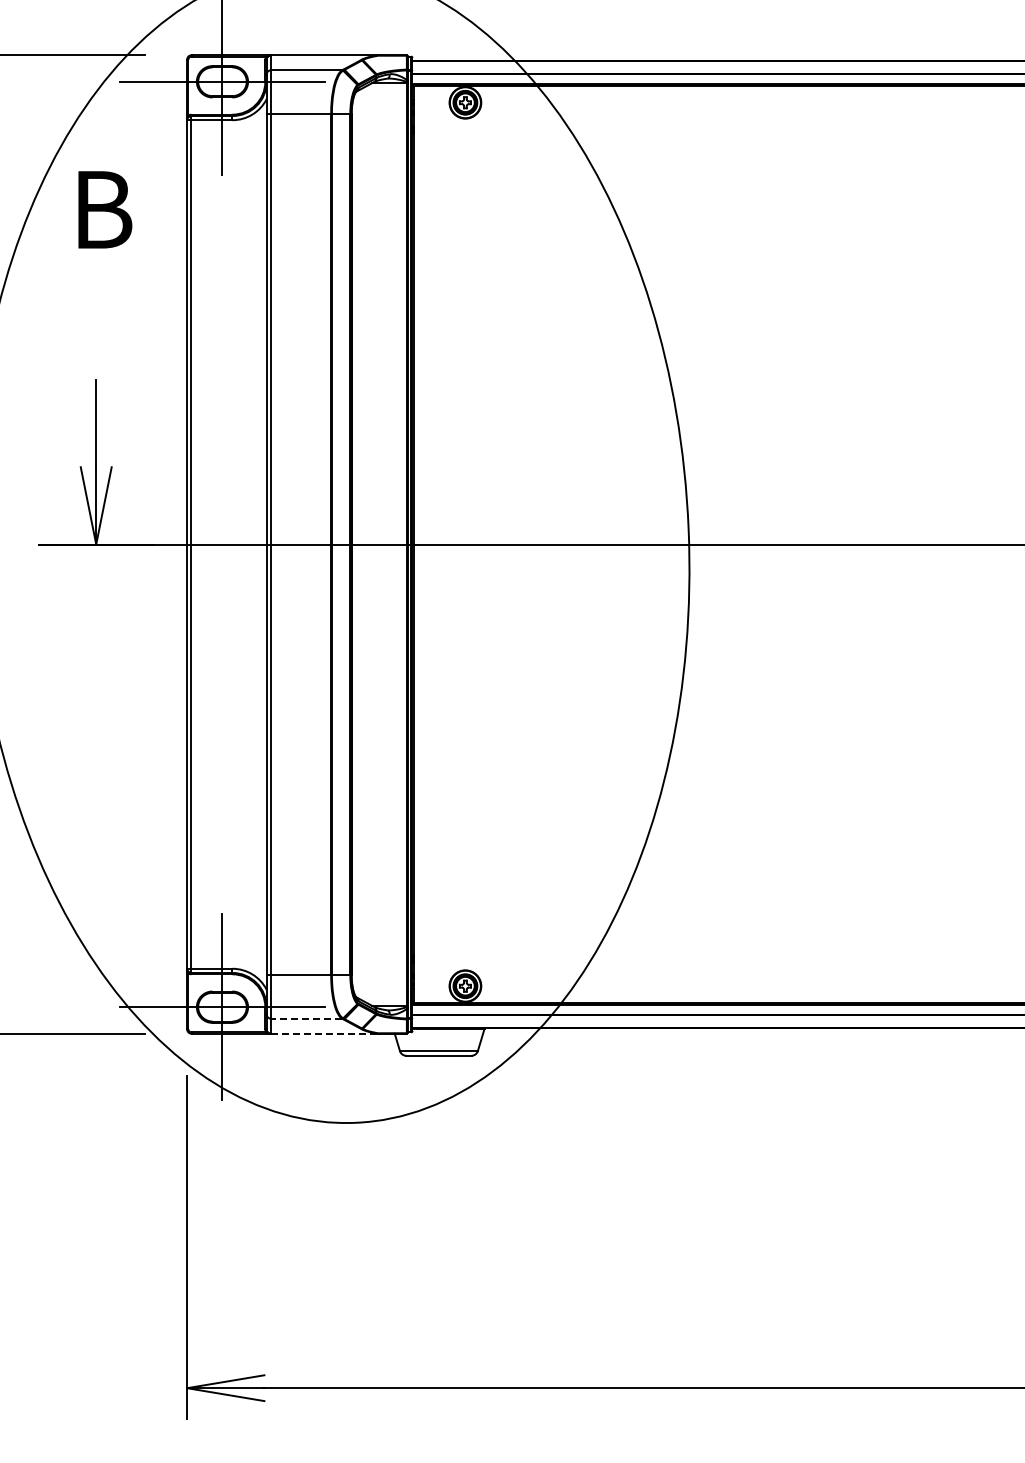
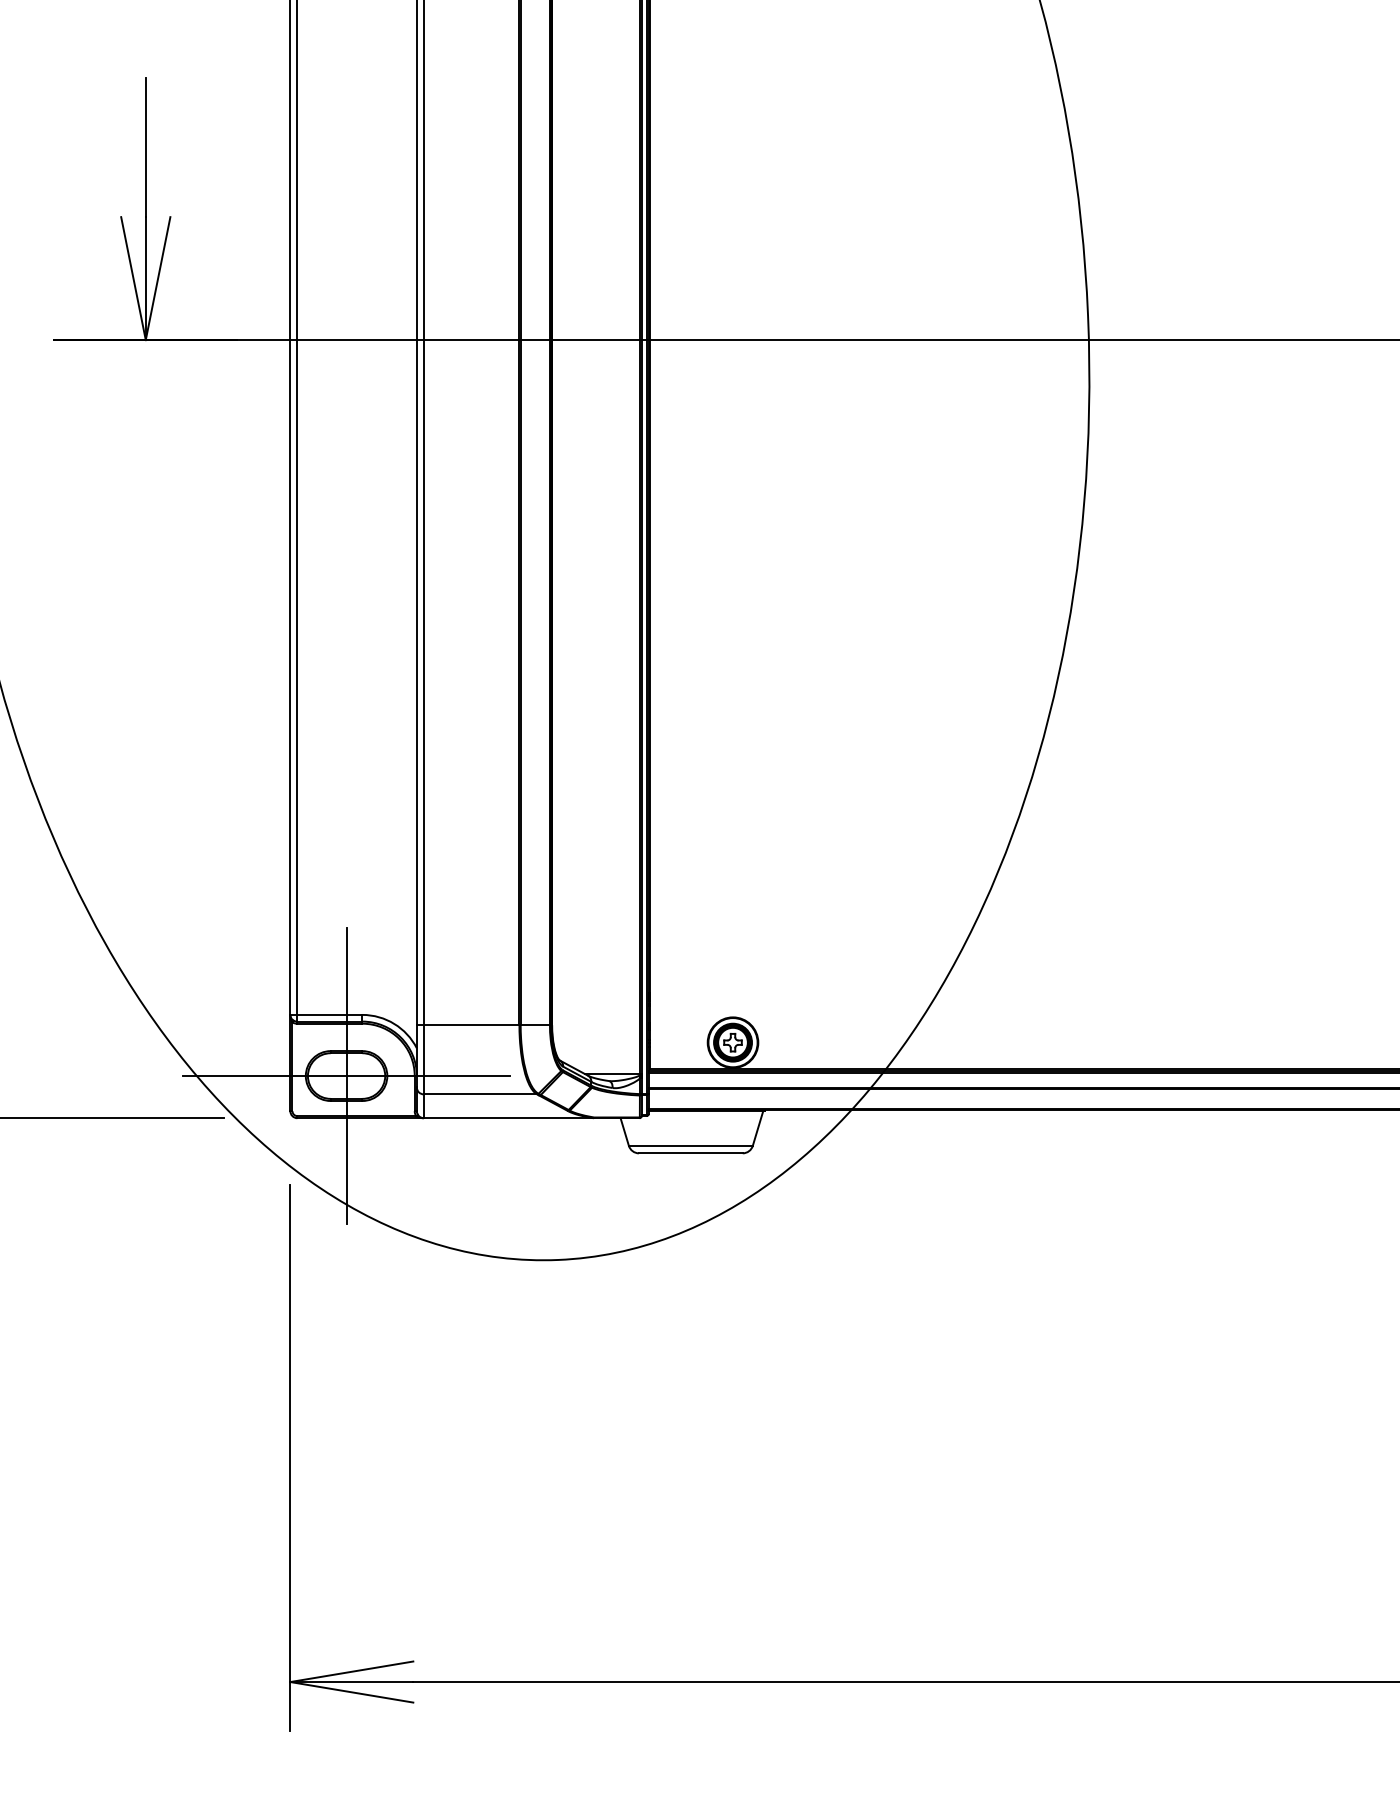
line: (306, 1018) -> (480, 1094), dashed -> solid
line: (323, 1033) -> (507, 1117), dashed -> solid

